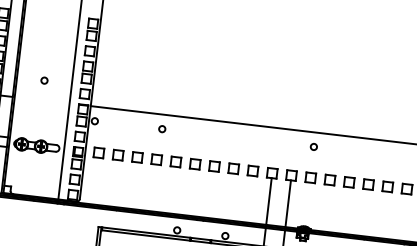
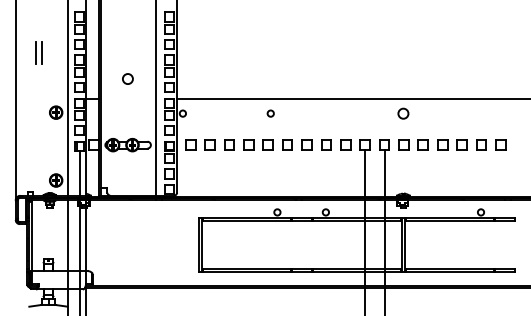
circle: (44, 80) -> (128, 79), size x1.6
circle: (162, 128) -> (270, 113), moved
circle: (313, 146) -> (403, 113), size x1.6

